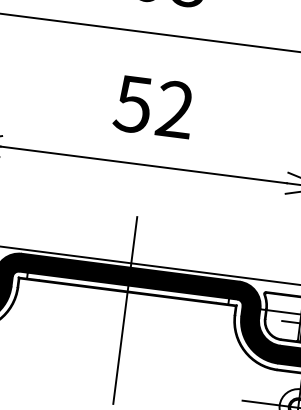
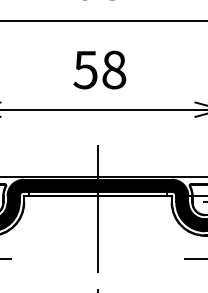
text: (175, 109) -> (114, 69), 52 -> 58

